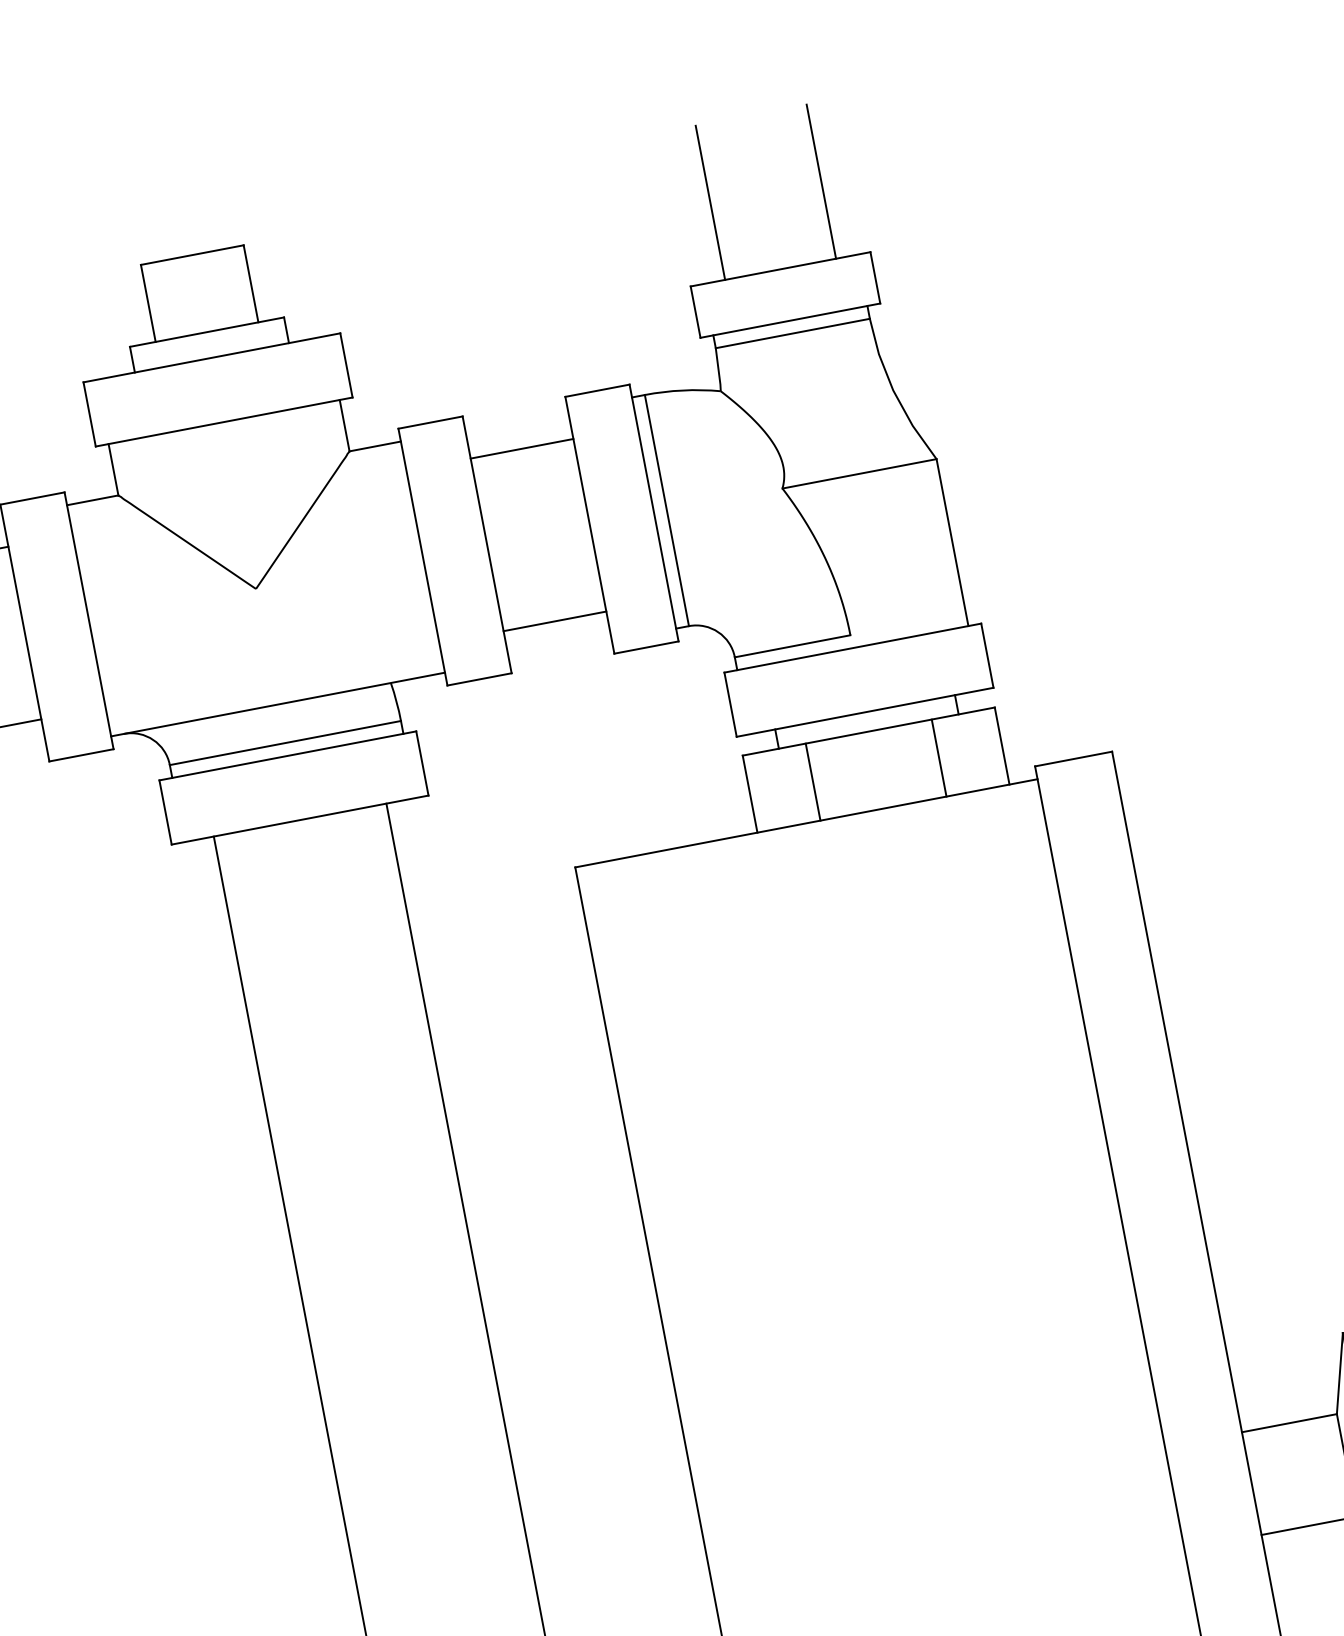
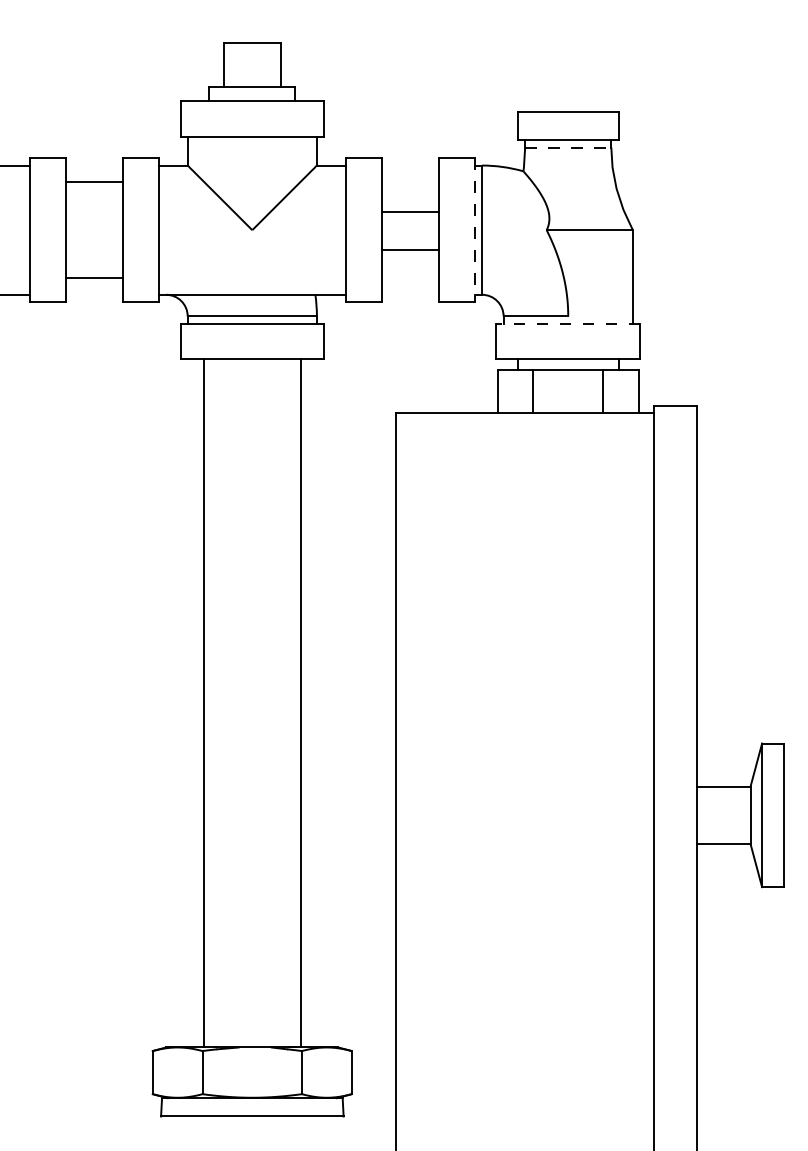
line: (821, 181) -> (599, 68), removed
line: (710, 202) -> (537, 68), removed
line: (793, 333) -> (568, 147), solid -> dashed
line: (522, 447) -> (410, 211), moved
line: (653, 513) -> (474, 230), solid -> dashed
line: (555, 621) -> (410, 250), moved
line: (853, 648) -> (568, 323), solid -> dashed

